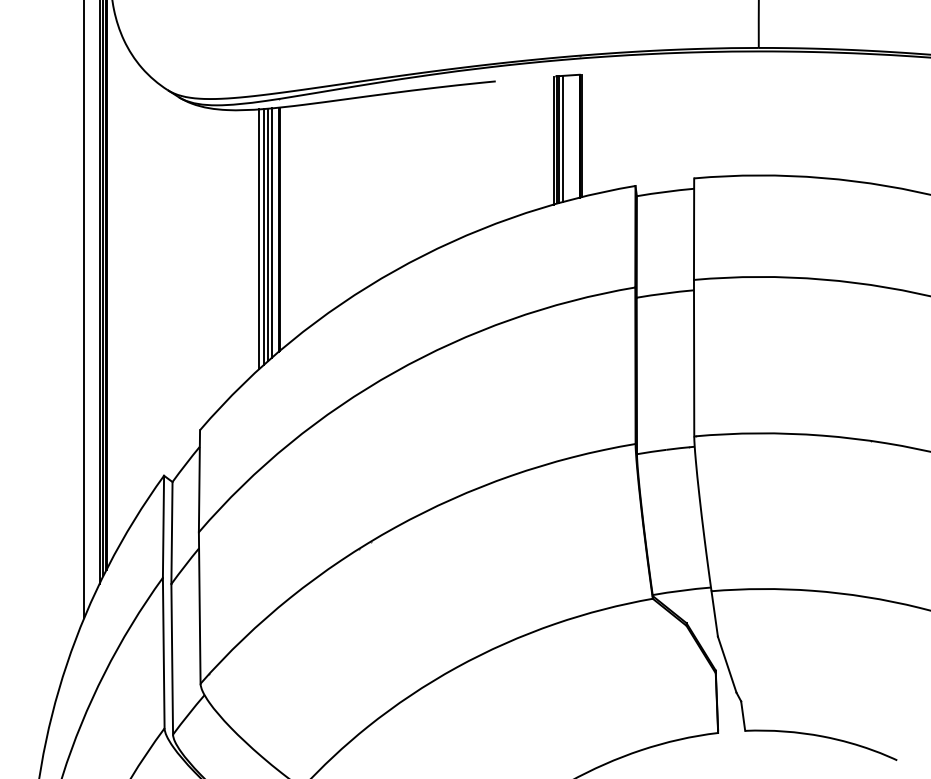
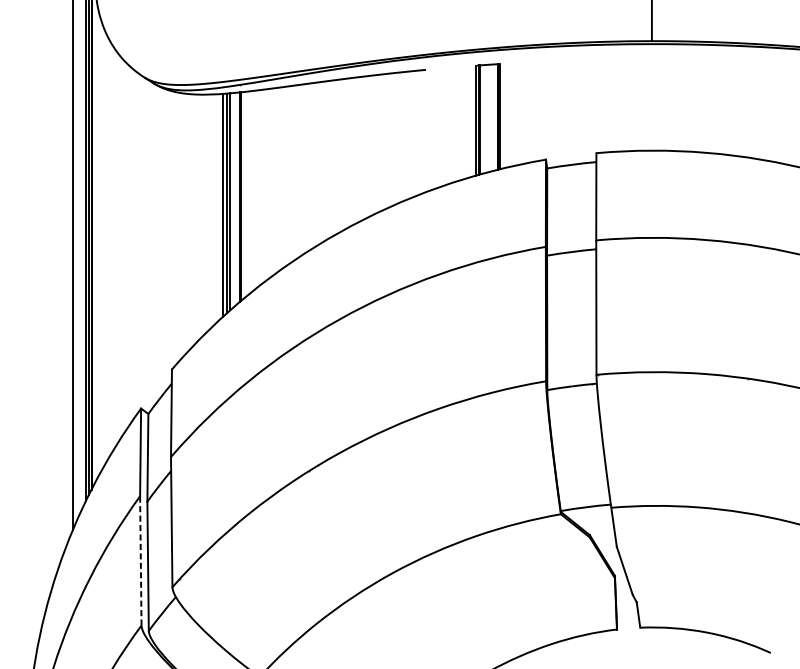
line: (562, 138) -> (483, 118), removed
line: (272, 232) -> (234, 199), removed
line: (163, 652) -> (140, 560), solid -> dashed

